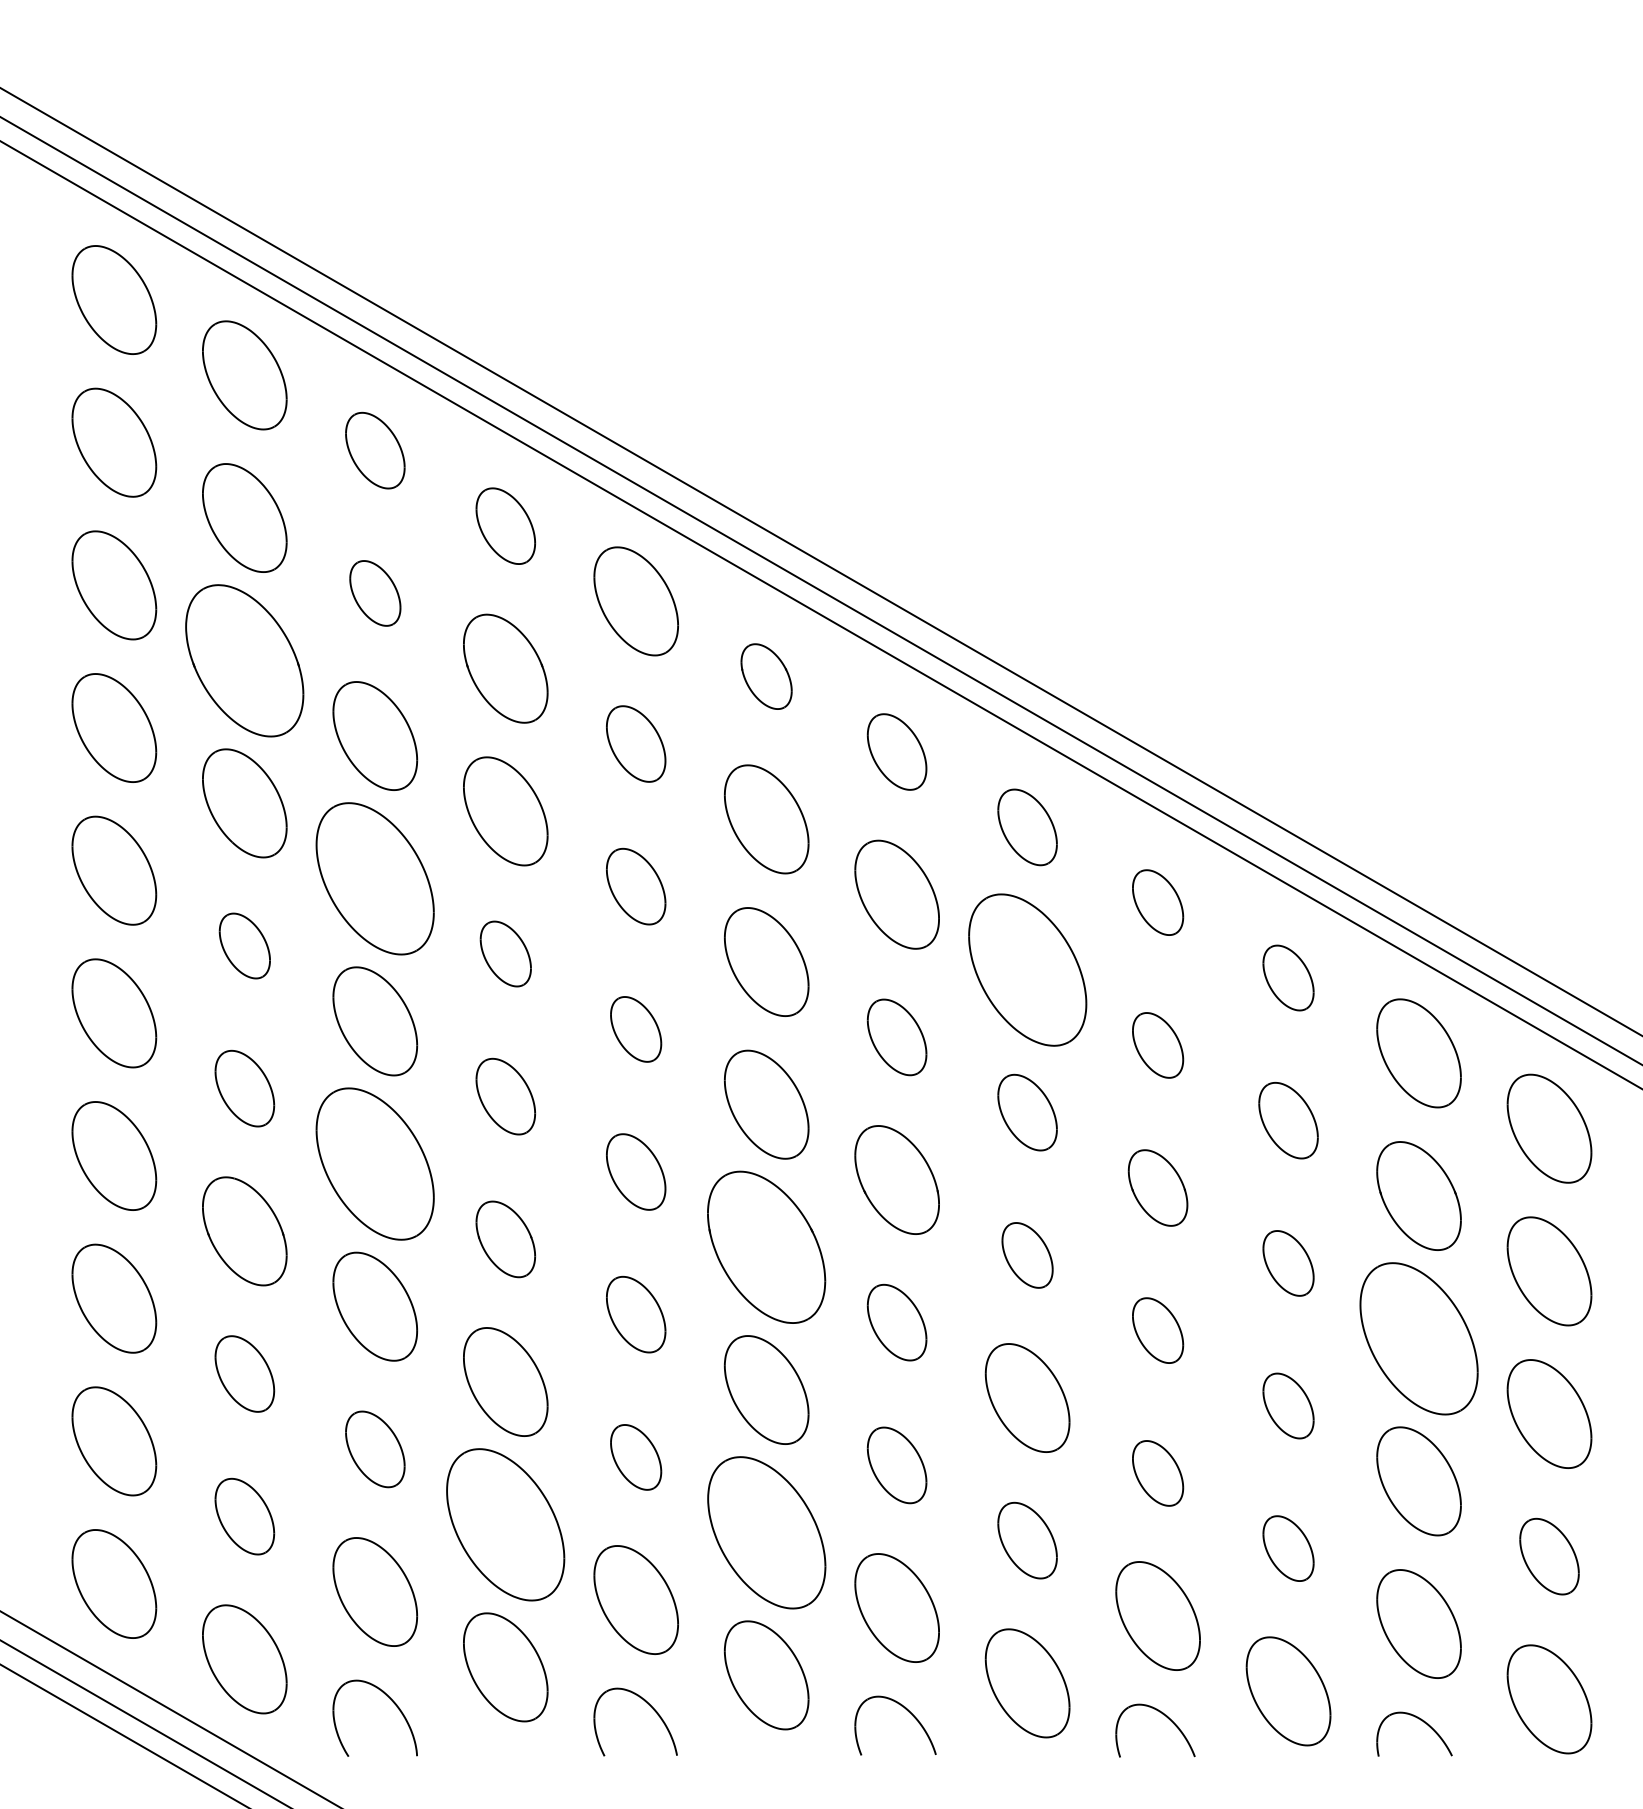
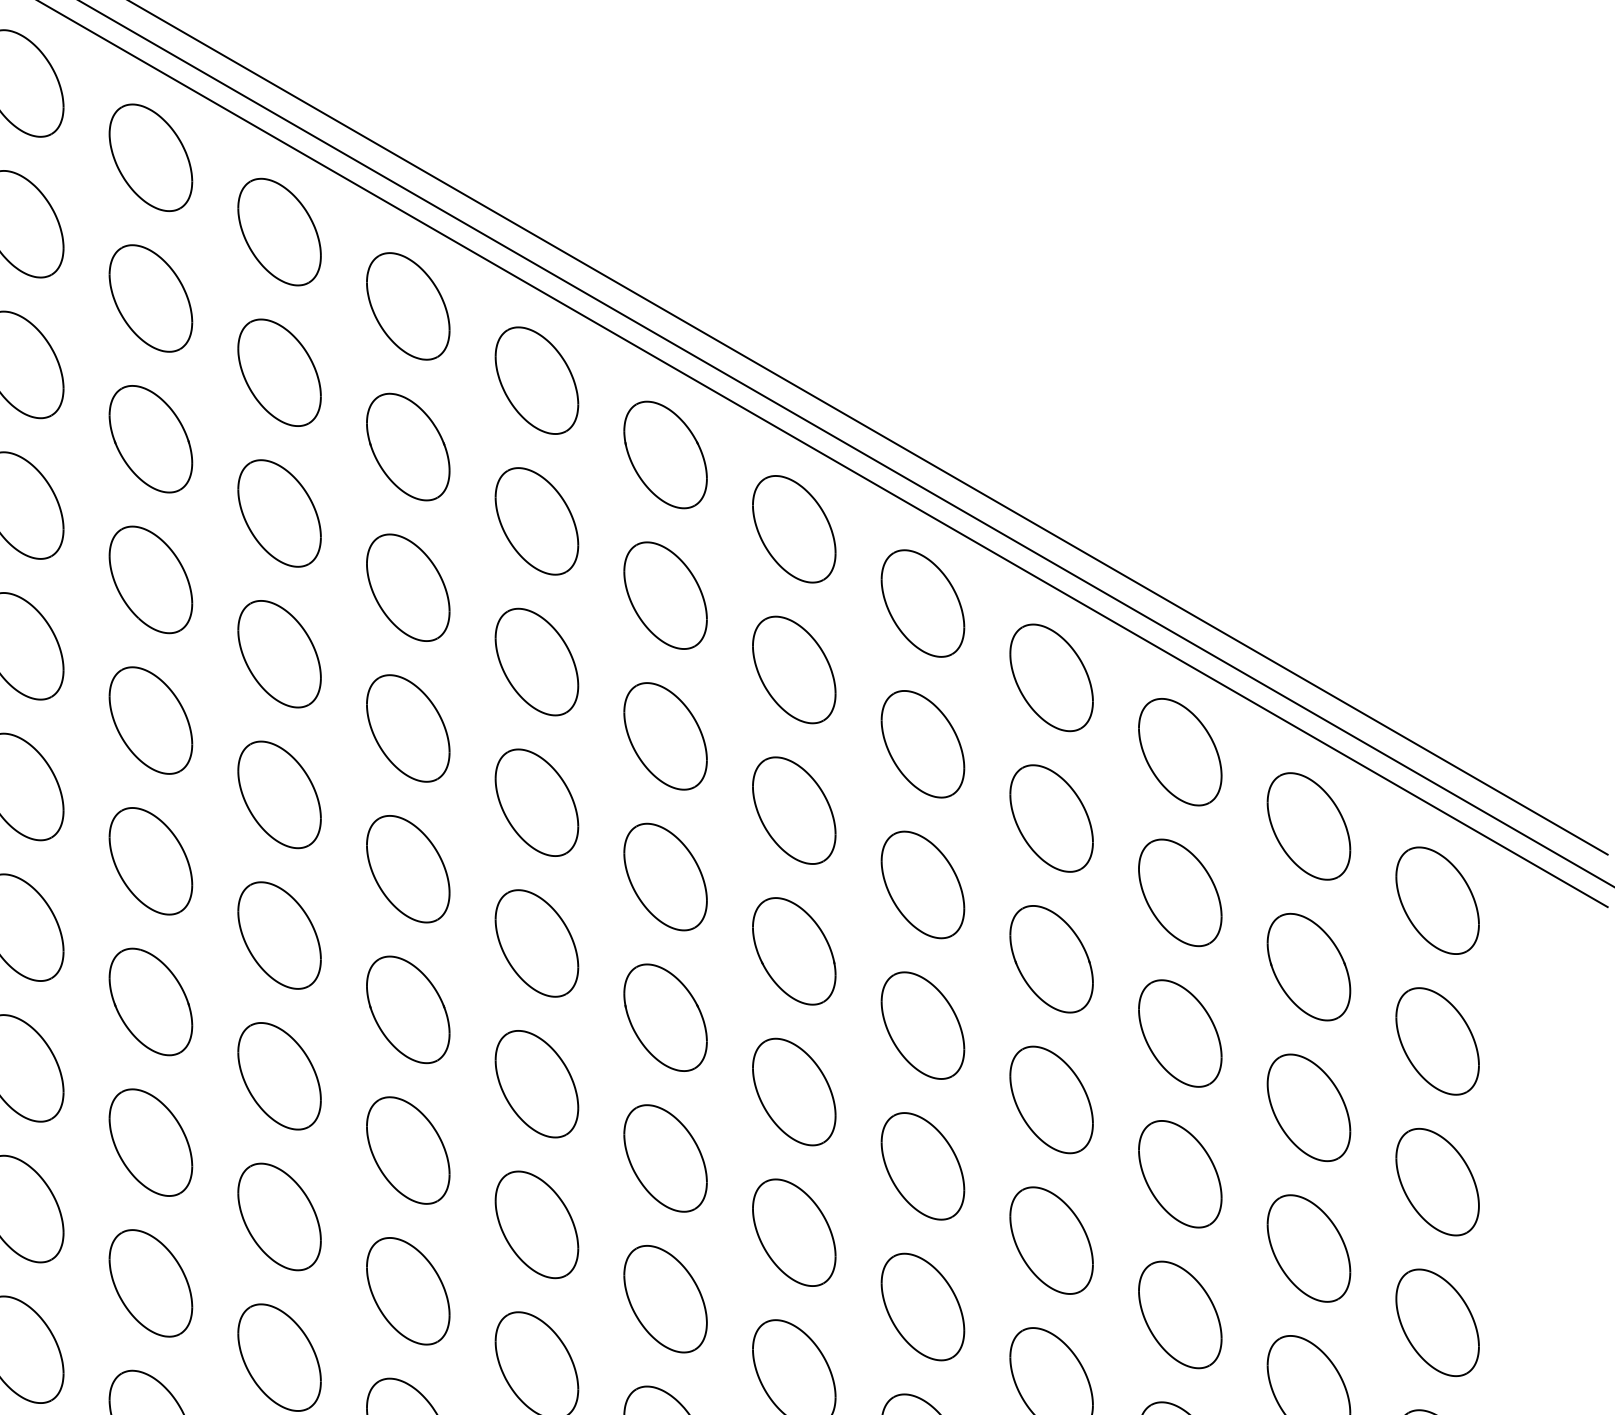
part: (375, 450) -> (279, 231), size x1.43
part: (505, 526) -> (408, 306), size x1.43
part: (375, 593) -> (279, 372), size x1.67
part: (244, 660) -> (150, 438), size x0.71
part: (766, 676) -> (665, 454), size x1.67
part: (635, 743) -> (536, 520), size x1.43
part: (896, 751) -> (793, 528), size x1.43
part: (1027, 827) -> (922, 603), size x1.43
part: (375, 878) -> (279, 653), size x0.71
part: (635, 886) -> (536, 661), size x1.43
part: (1157, 902) -> (1051, 677), size x1.67
part: (244, 945) -> (150, 720), size x1.67
part: (505, 953) -> (408, 727), size x1.67
part: (1027, 969) -> (922, 743), size x0.71
part: (1288, 977) -> (1180, 751), size x1.67
part: (635, 1029) -> (536, 802), size x1.67
part: (896, 1037) -> (793, 810), size x1.43
part: (1157, 1045) -> (1051, 818), size x1.67
part: (244, 1088) -> (150, 861), size x1.43
part: (505, 1096) -> (408, 868), size x1.43
part: (1027, 1112) -> (922, 884), size x1.43
part: (1288, 1120) -> (1180, 892), size x1.43
part: (375, 1163) -> (279, 935), size x0.71
part: (635, 1171) -> (536, 942), size x1.43
part: (1157, 1187) -> (1051, 958), size x1.43
part: (505, 1239) -> (408, 1009), size x1.43
part: (766, 1247) -> (665, 1017), size x0.71
part: (1027, 1255) -> (922, 1025), size x1.67
part: (1288, 1263) -> (1180, 1033), size x1.67
part: (635, 1314) -> (536, 1083), size x1.43
part: (896, 1322) -> (793, 1091), size x1.43
part: (1157, 1330) -> (1051, 1099), size x1.67
part: (1418, 1338) -> (1308, 1107), size x0.71
part: (244, 1373) -> (150, 1142), size x1.43
part: (1288, 1405) -> (1180, 1173), size x1.67
part: (375, 1449) -> (279, 1217), size x1.43
part: (635, 1457) -> (536, 1224), size x1.67
part: (896, 1465) -> (793, 1232), size x1.43
part: (1157, 1473) -> (1051, 1240), size x1.67
part: (244, 1516) -> (150, 1283), size x1.43
part: (505, 1524) -> (408, 1291), size x0.71
part: (766, 1532) -> (665, 1298), size x0.71
part: (1027, 1540) -> (922, 1306), size x1.43
part: (1288, 1548) -> (1180, 1314), size x1.67
part: (1549, 1556) -> (1437, 1322), size x1.43

